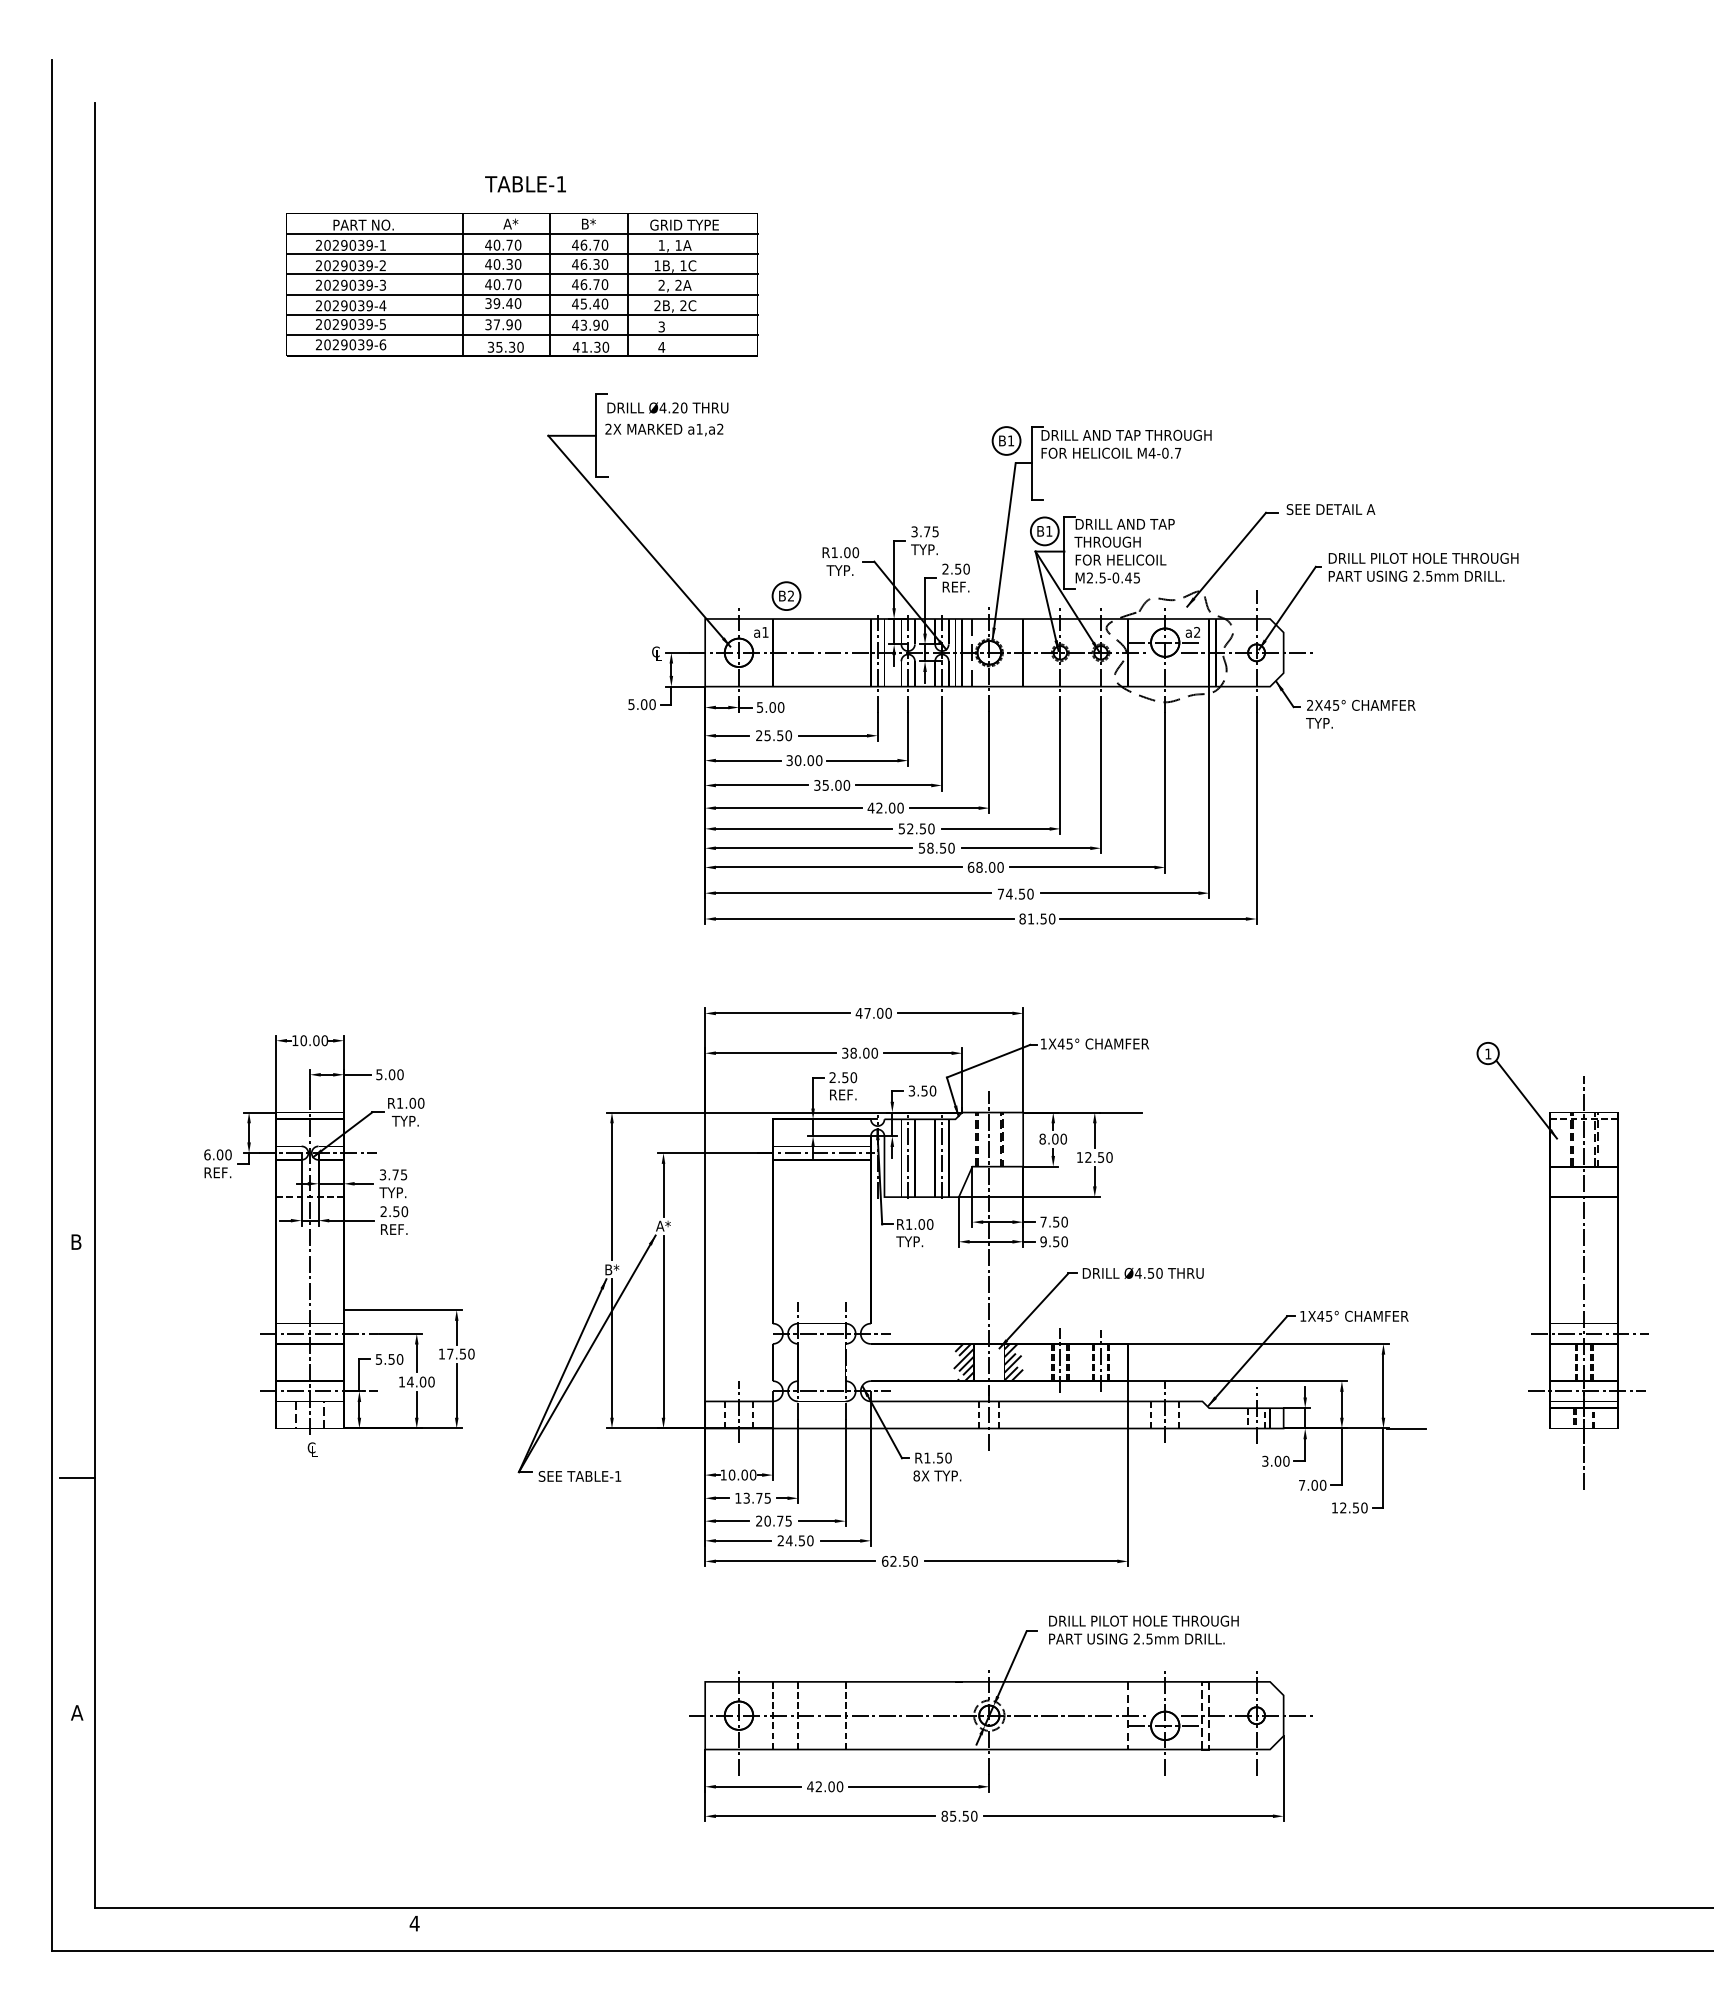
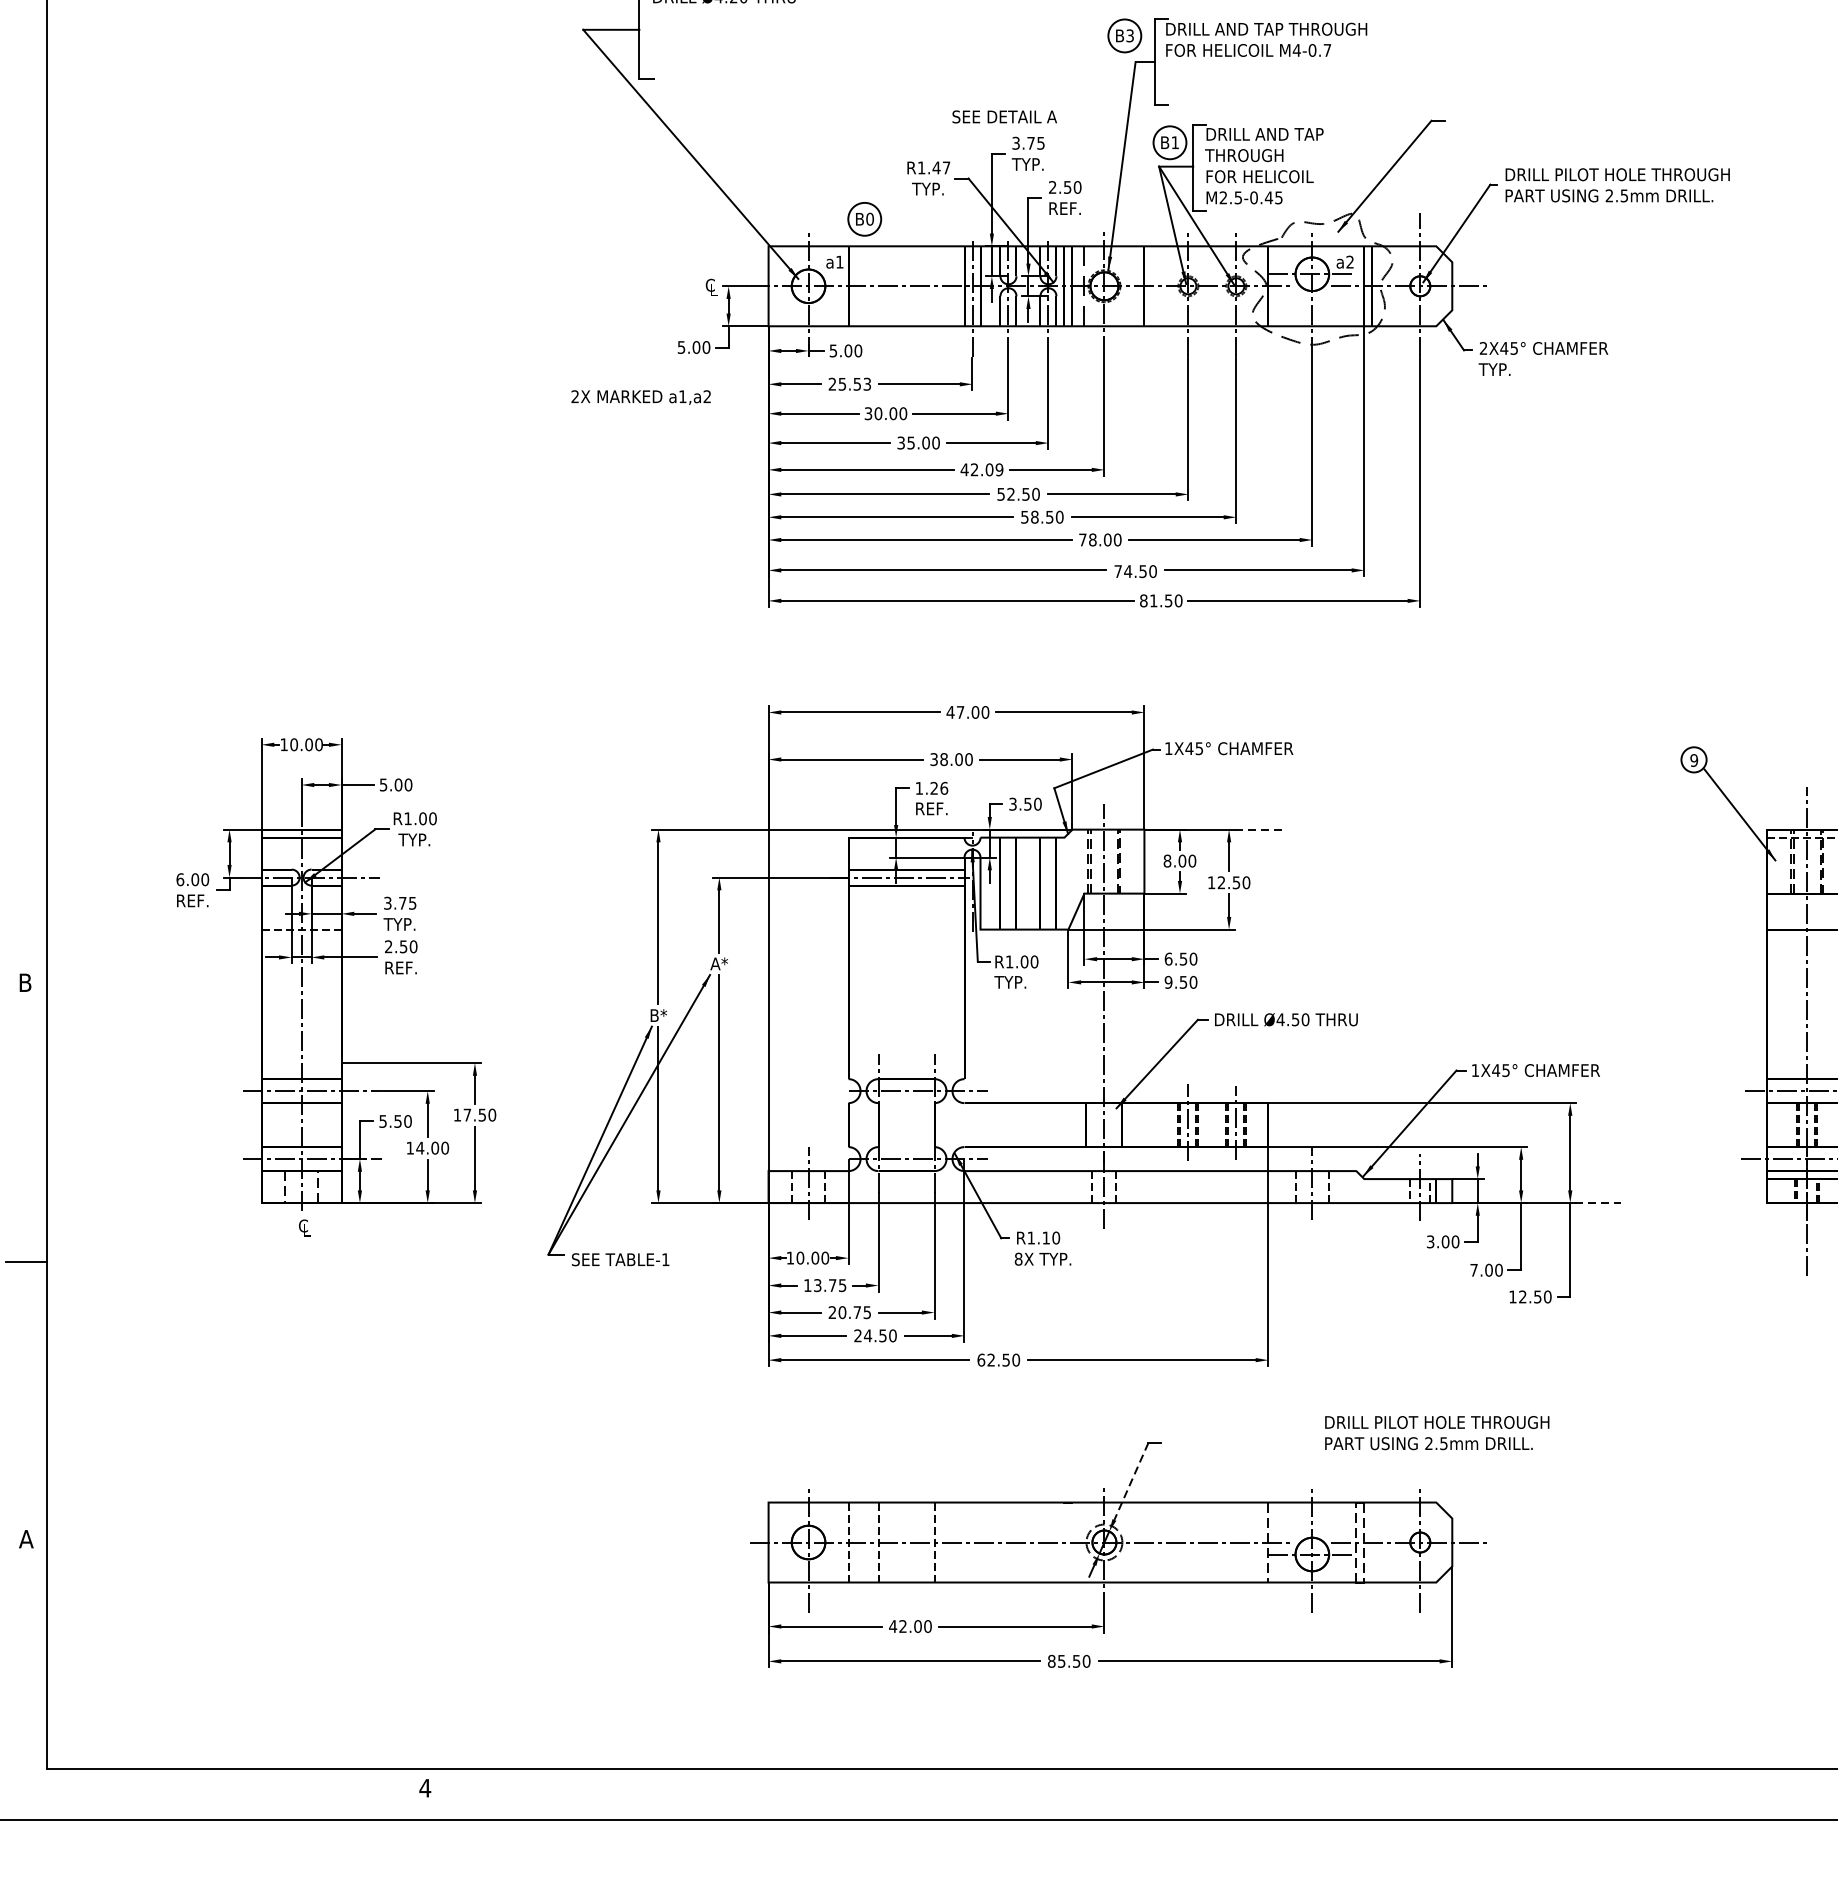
text: (664, 429) -> (641, 397), moved
text: (1011, 440) -> (1130, 35), B1 -> B3
text: (1330, 509) -> (1004, 116), moved
text: (851, 552) -> (941, 167), R1.00 -> R1.47
text: (790, 595) -> (869, 218), B2 -> B0
text: (788, 735) -> (867, 384), 25.50 -> 25.53
text: (900, 808) -> (999, 470), 42.00 -> 42.09
text: (970, 867) -> (1082, 540), 68.00 -> 78.00
text: (1488, 1053) -> (1694, 759), 1 -> 9
text: (843, 1077) -> (932, 788), 2.50 -> 1.26
line: (1120, 1112) -> (1259, 829), solid -> dashed
line: (908, 1156) -> (1008, 881), removed
line: (941, 1156) -> (1047, 881), removed
text: (1043, 1221) -> (1168, 958), 7.50 -> 6.50
hatch: (963, 1362) -> (1073, 1125), removed
hatch: (1013, 1362) -> (1133, 1125), removed
line: (1407, 1428) -> (1598, 1203), solid -> dashed
text: (940, 1457) -> (1046, 1237), R1.50 -> R1.10
text: (1143, 1629) -> (1436, 1432), moved
line: (1012, 1664) -> (1131, 1482), solid -> dashed

